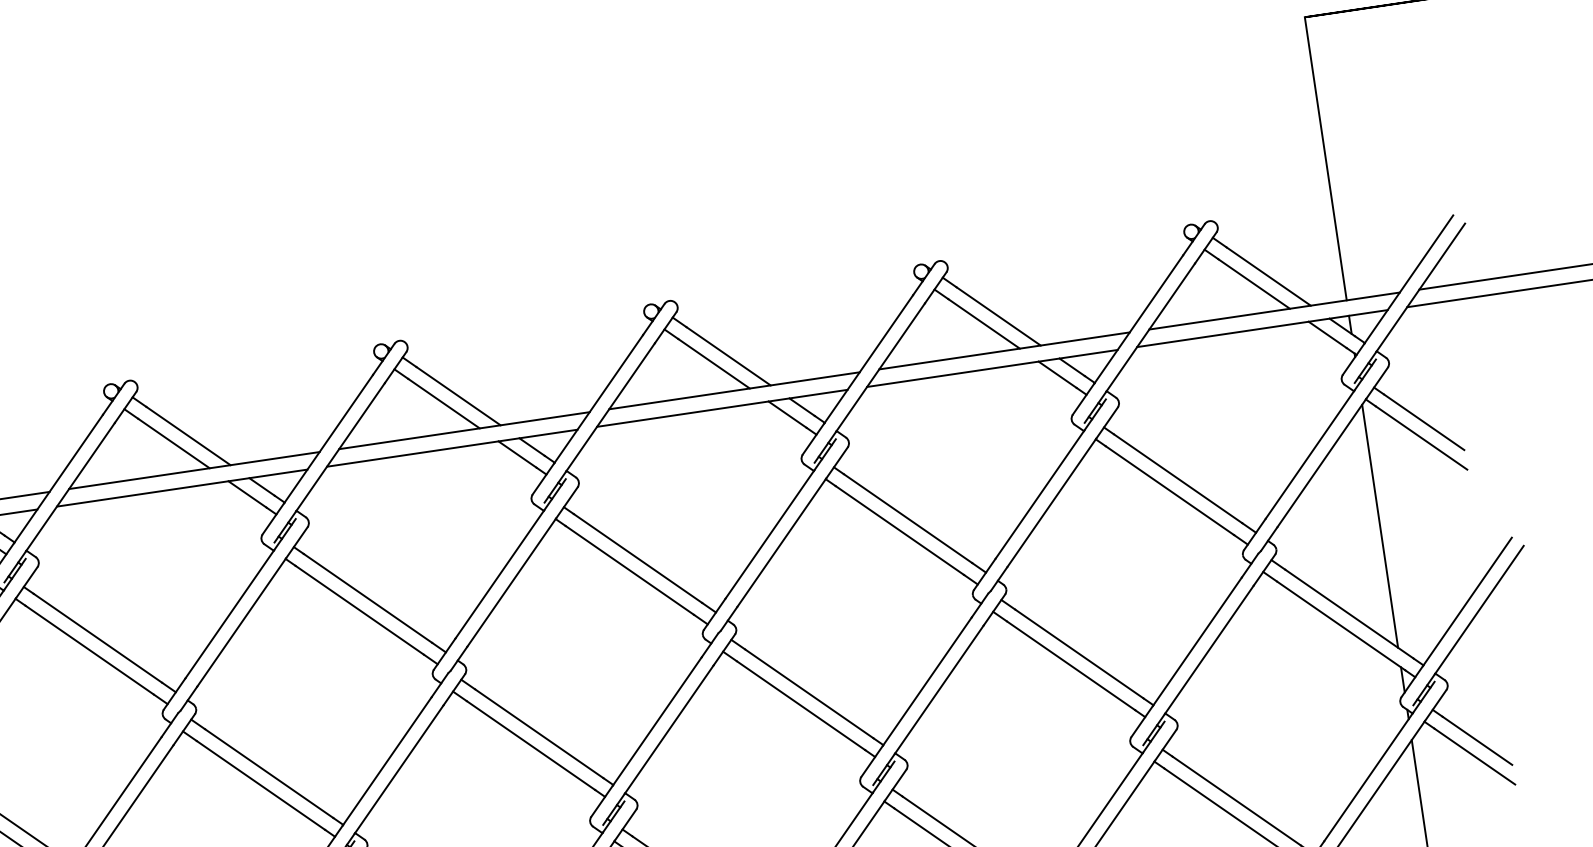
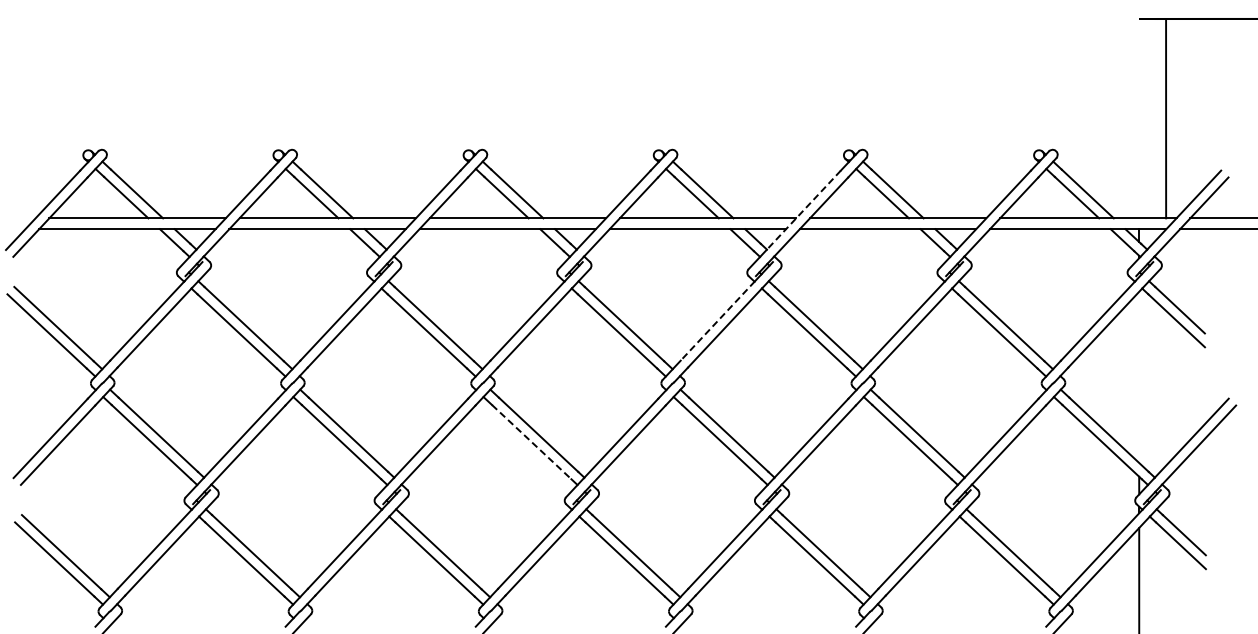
line: (1326, 158) -> (1166, 118), moved
line: (868, 359) -> (803, 210), solid -> dashed
line: (1380, 524) -> (1139, 376), removed
line: (769, 535) -> (717, 321), solid -> dashed
line: (532, 745) -> (532, 442), solid -> dashed

